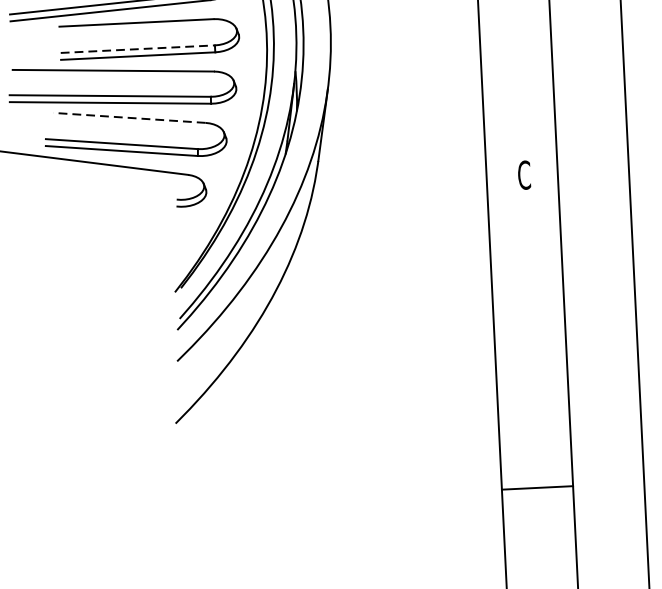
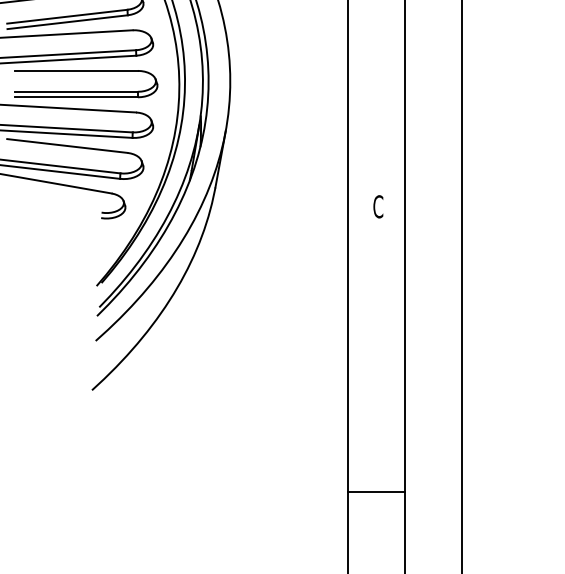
line: (138, 48) -> (77, 91), dashed -> solid
line: (129, 118) -> (67, 146), dashed -> solid
line: (537, 488) -> (376, 492), moved

